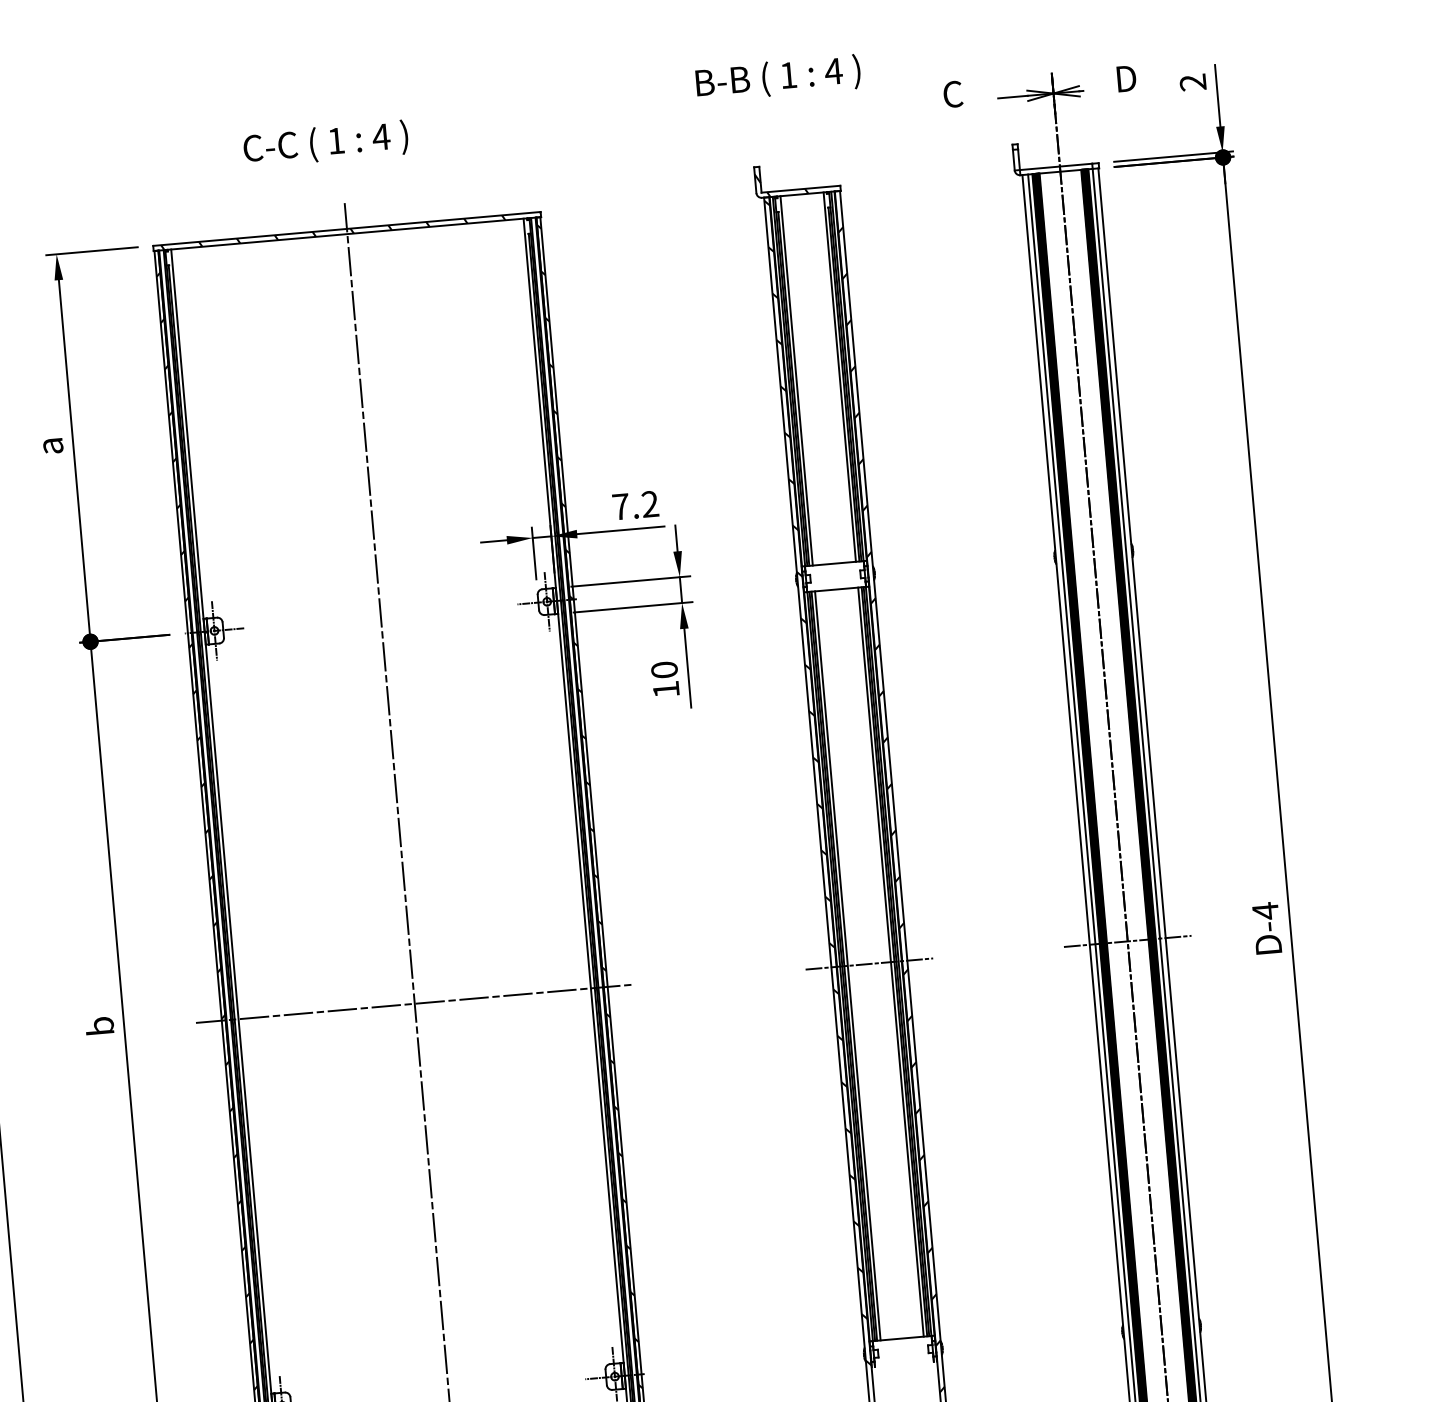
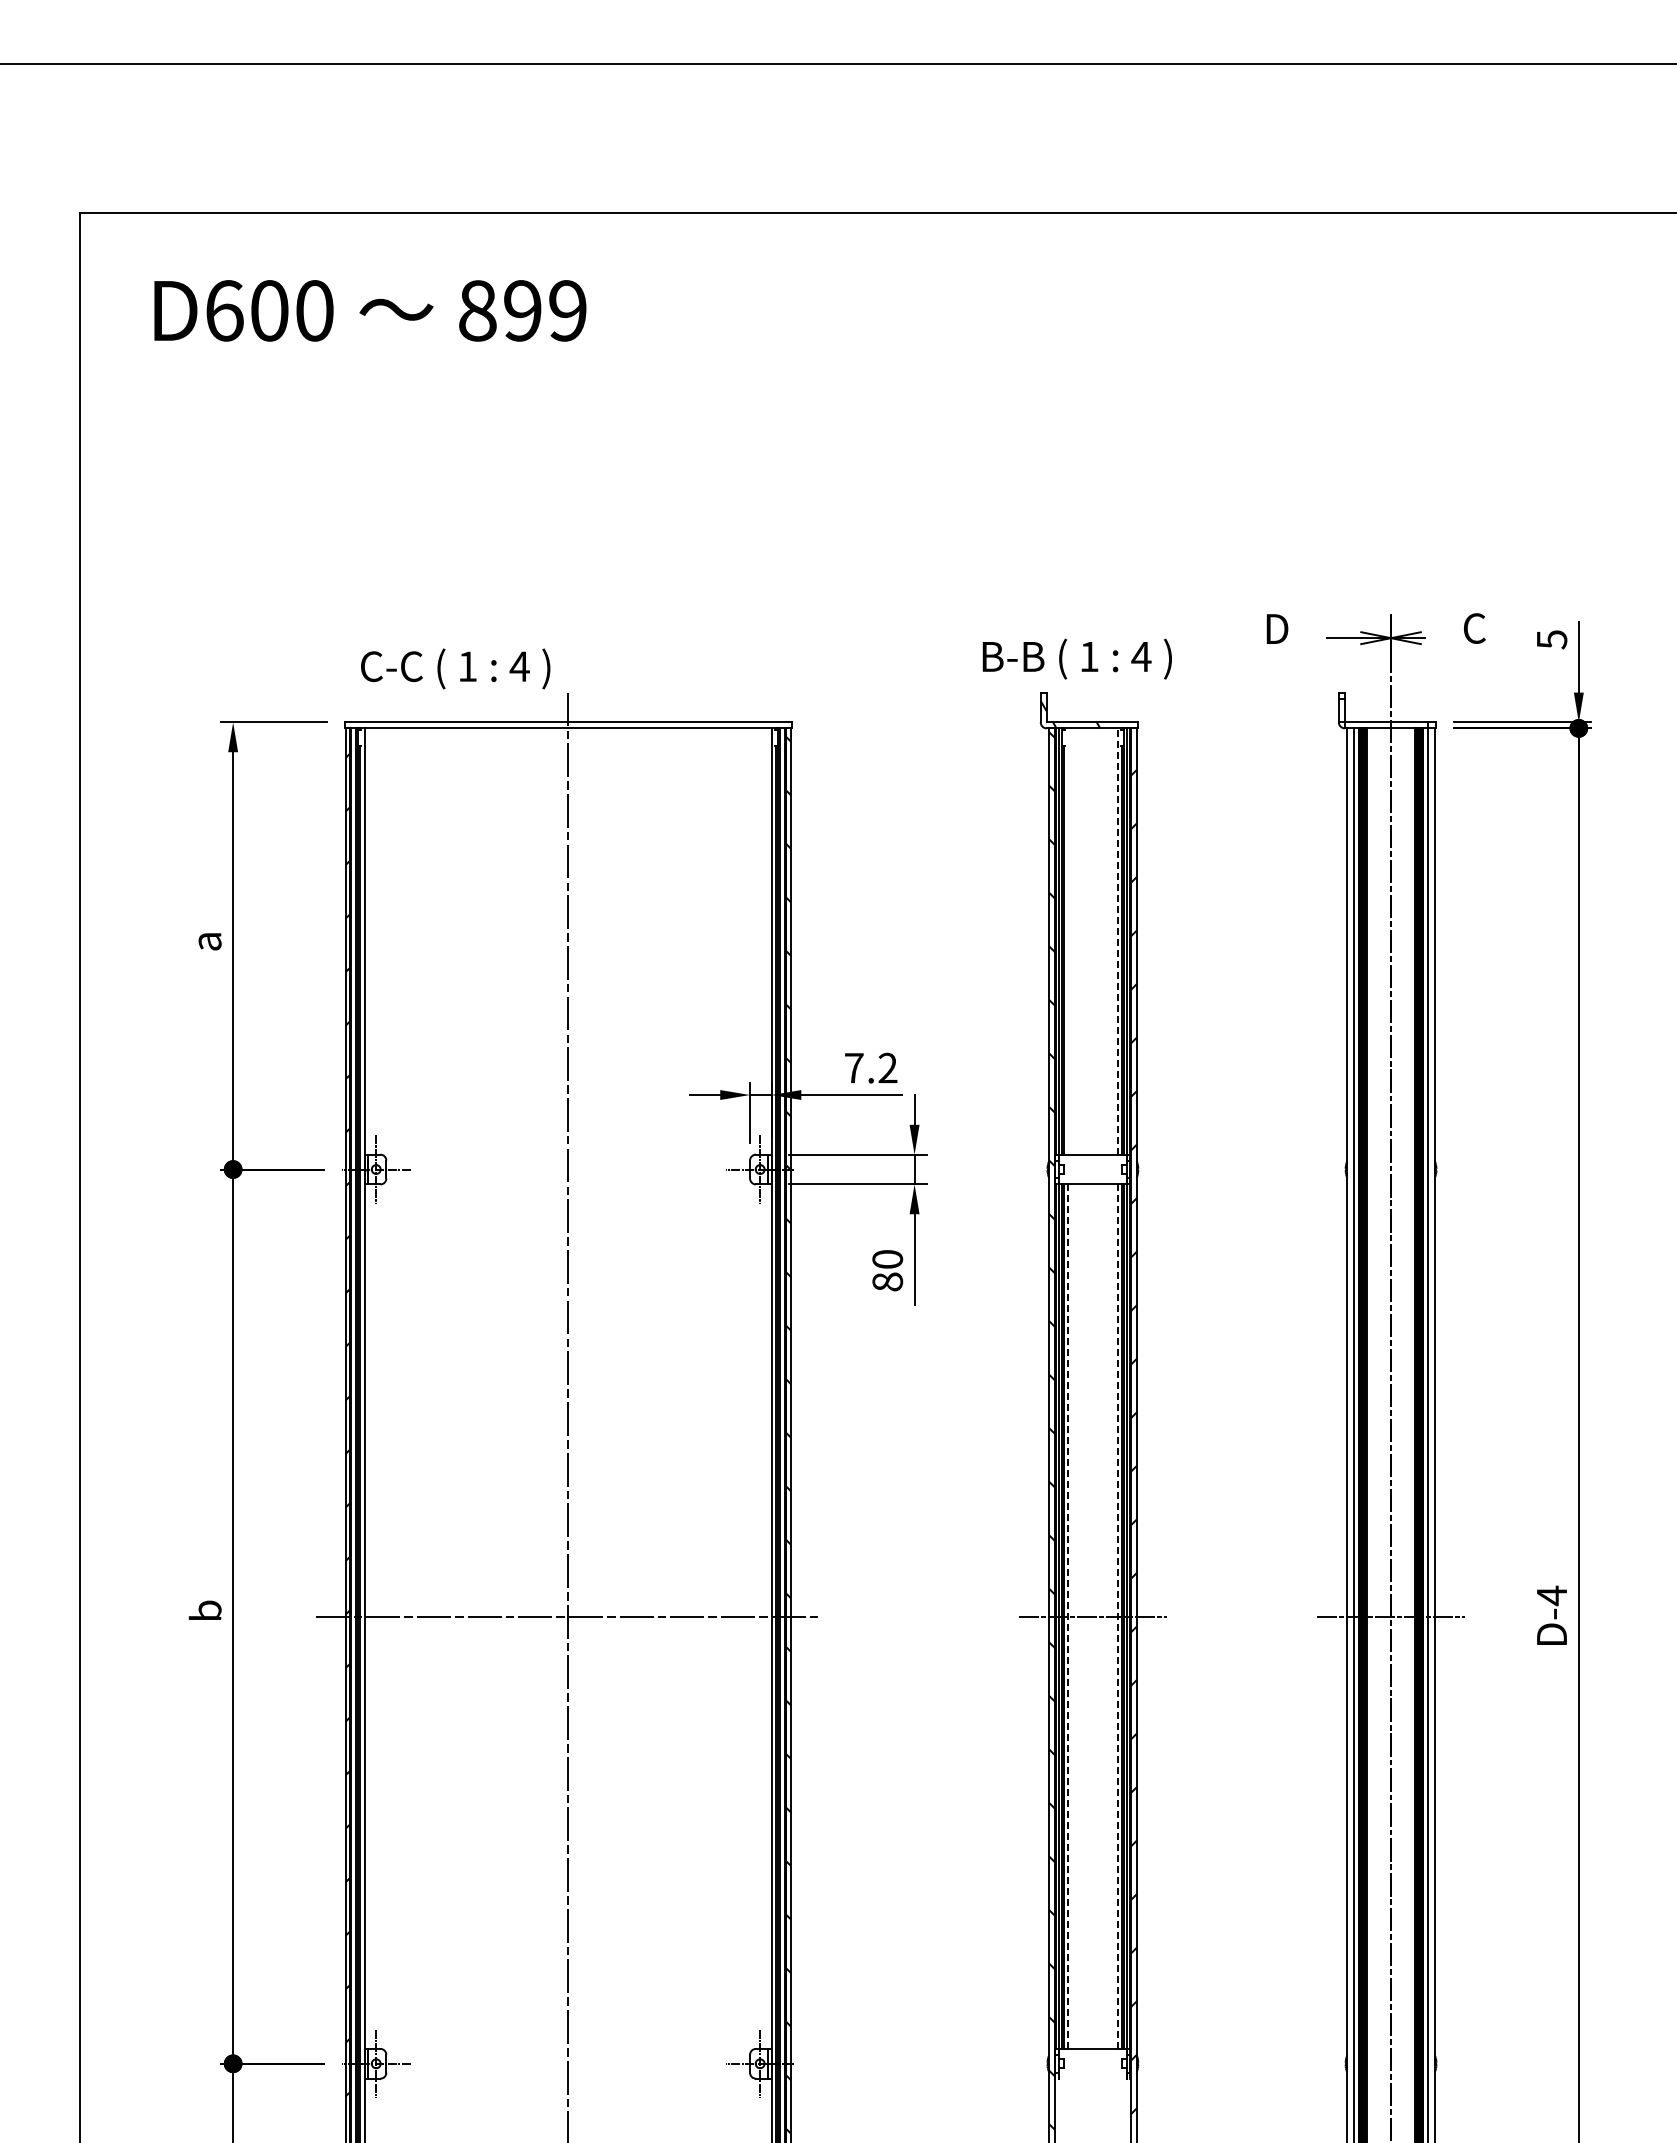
text: (777, 77) -> (1076, 658), moved
text: (1126, 78) -> (1475, 628), D -> C
text: (1192, 82) -> (1551, 639), 2 -> 5
text: (953, 93) -> (1276, 628), C -> D
text: (325, 143) -> (455, 668), moved
hatch: (350, 231) -> (572, 725), removed
line: (839, 377) -> (1117, 941), solid -> dashed
line: (797, 380) -> (1068, 941), removed
text: (666, 689) -> (887, 1281), 10 -> 80
line: (890, 962) -> (1117, 1616), solid -> dashed
line: (848, 965) -> (1068, 1616), solid -> dashed

